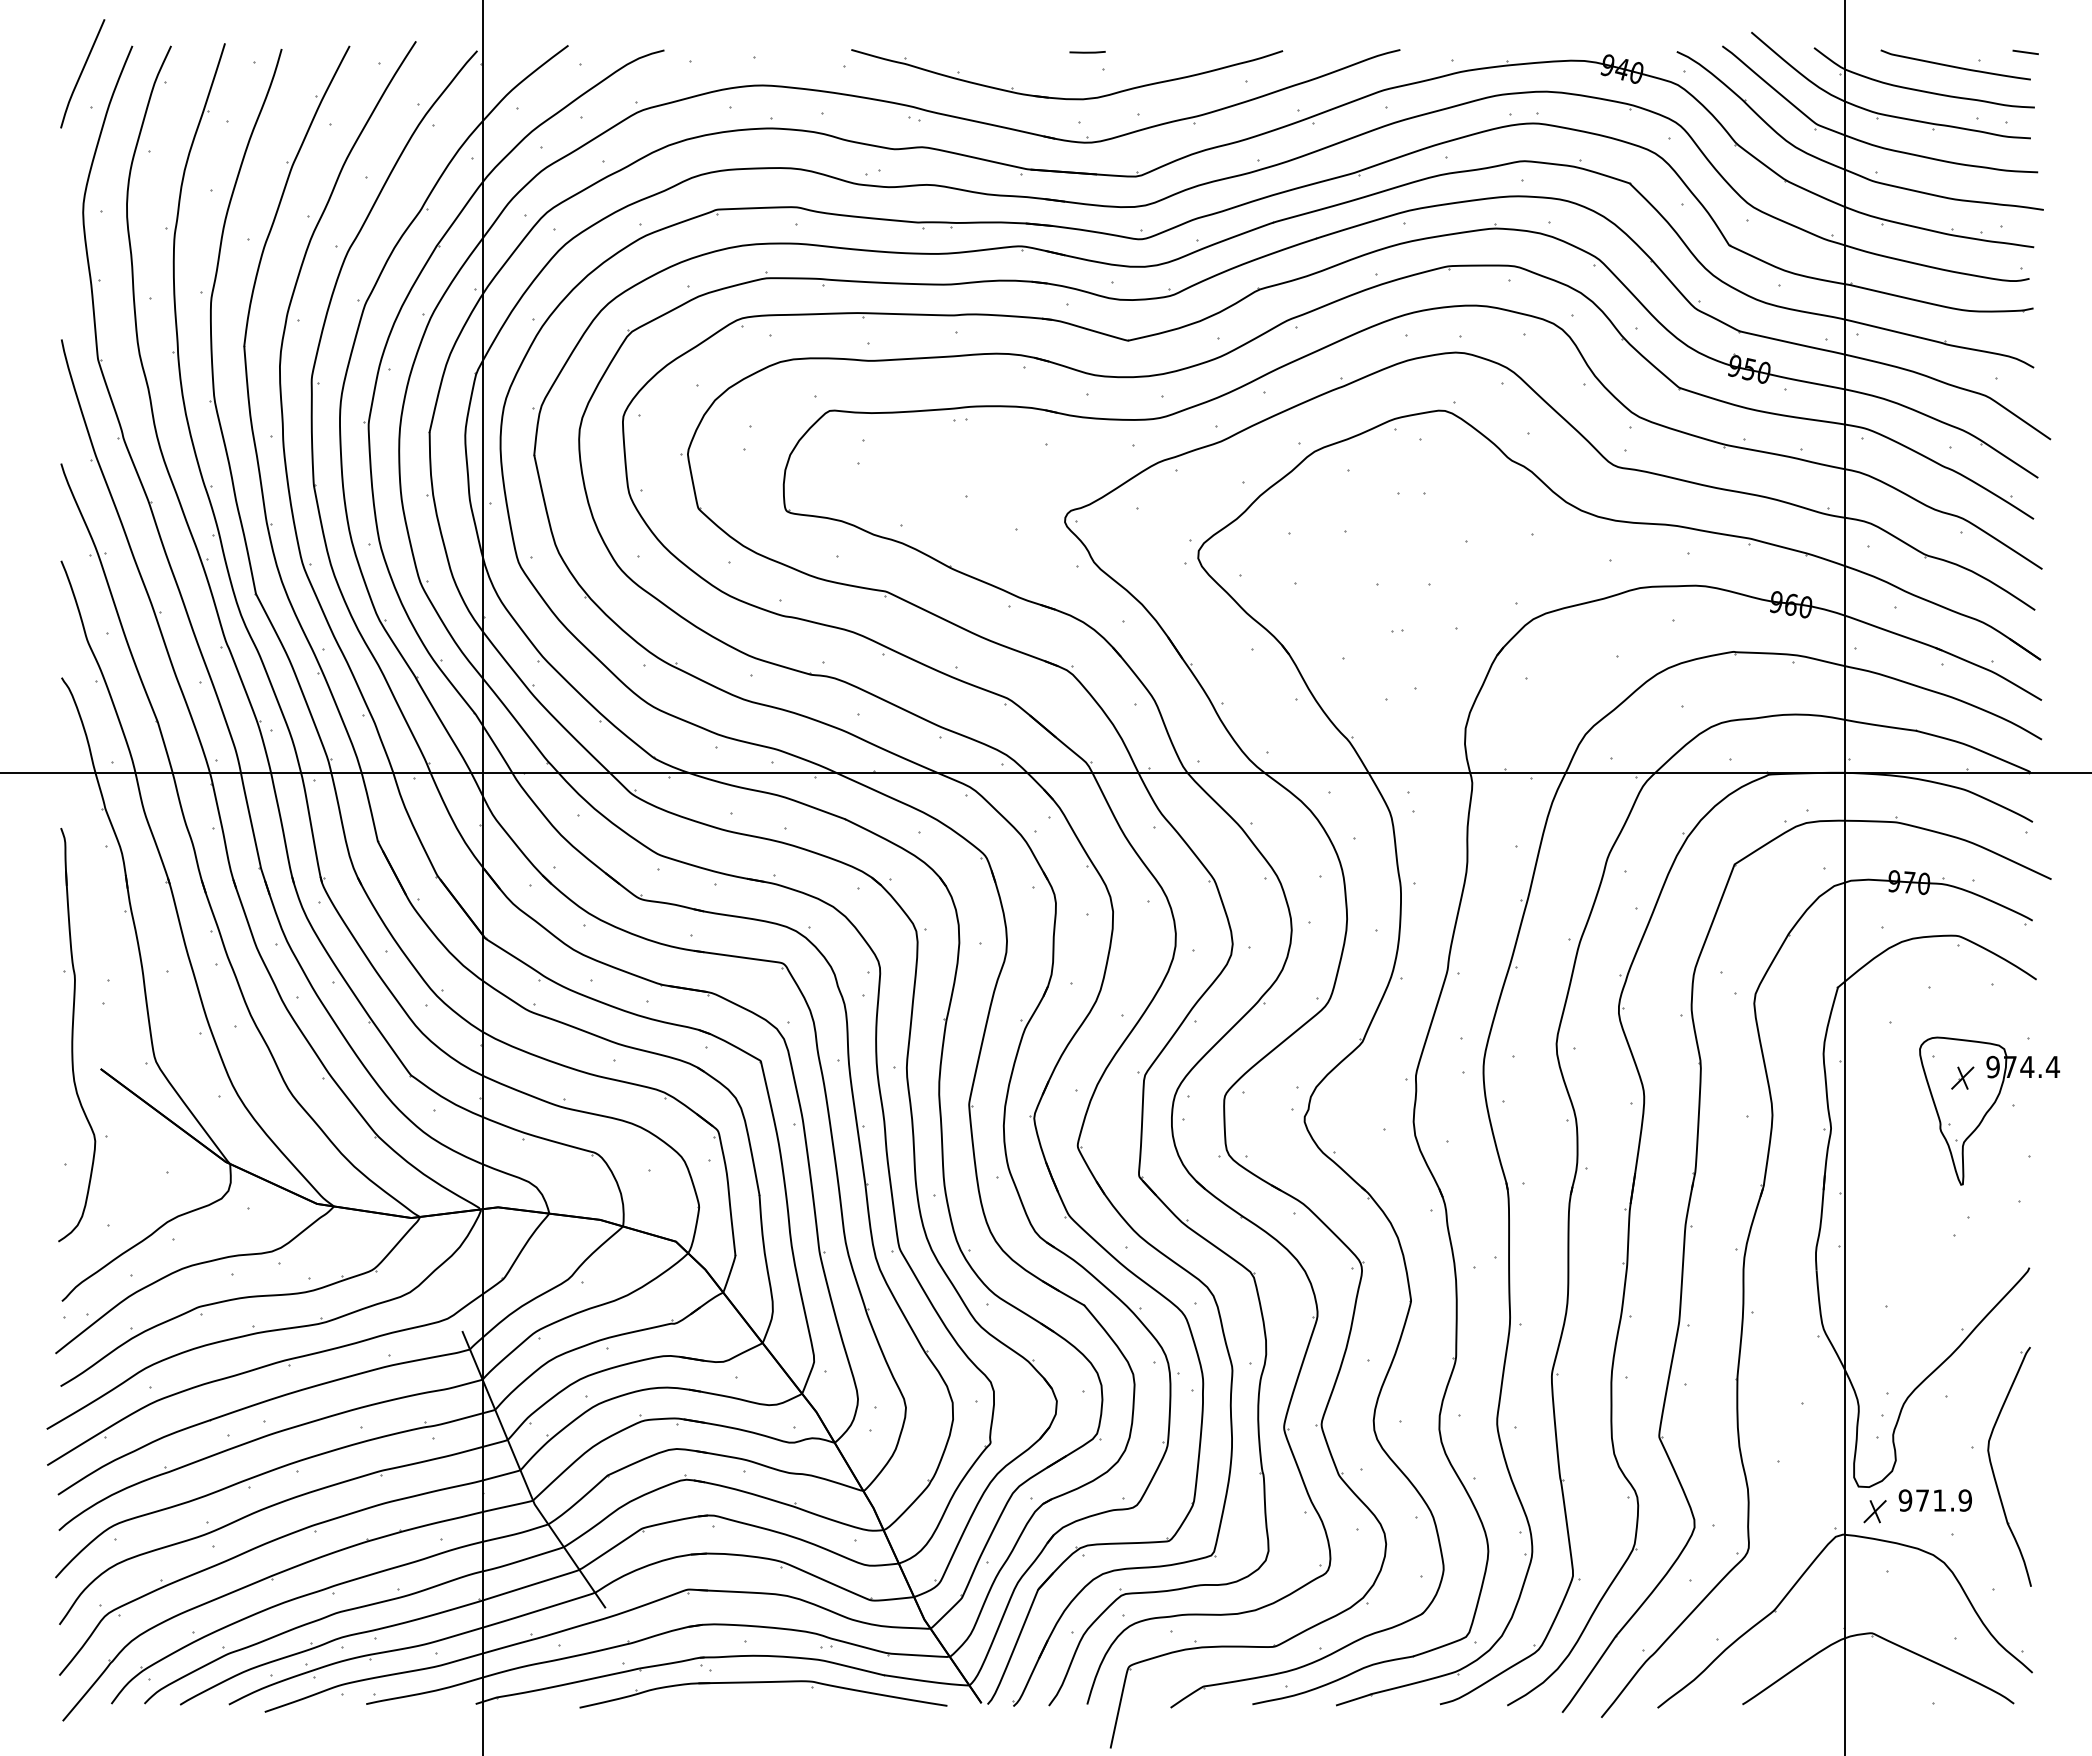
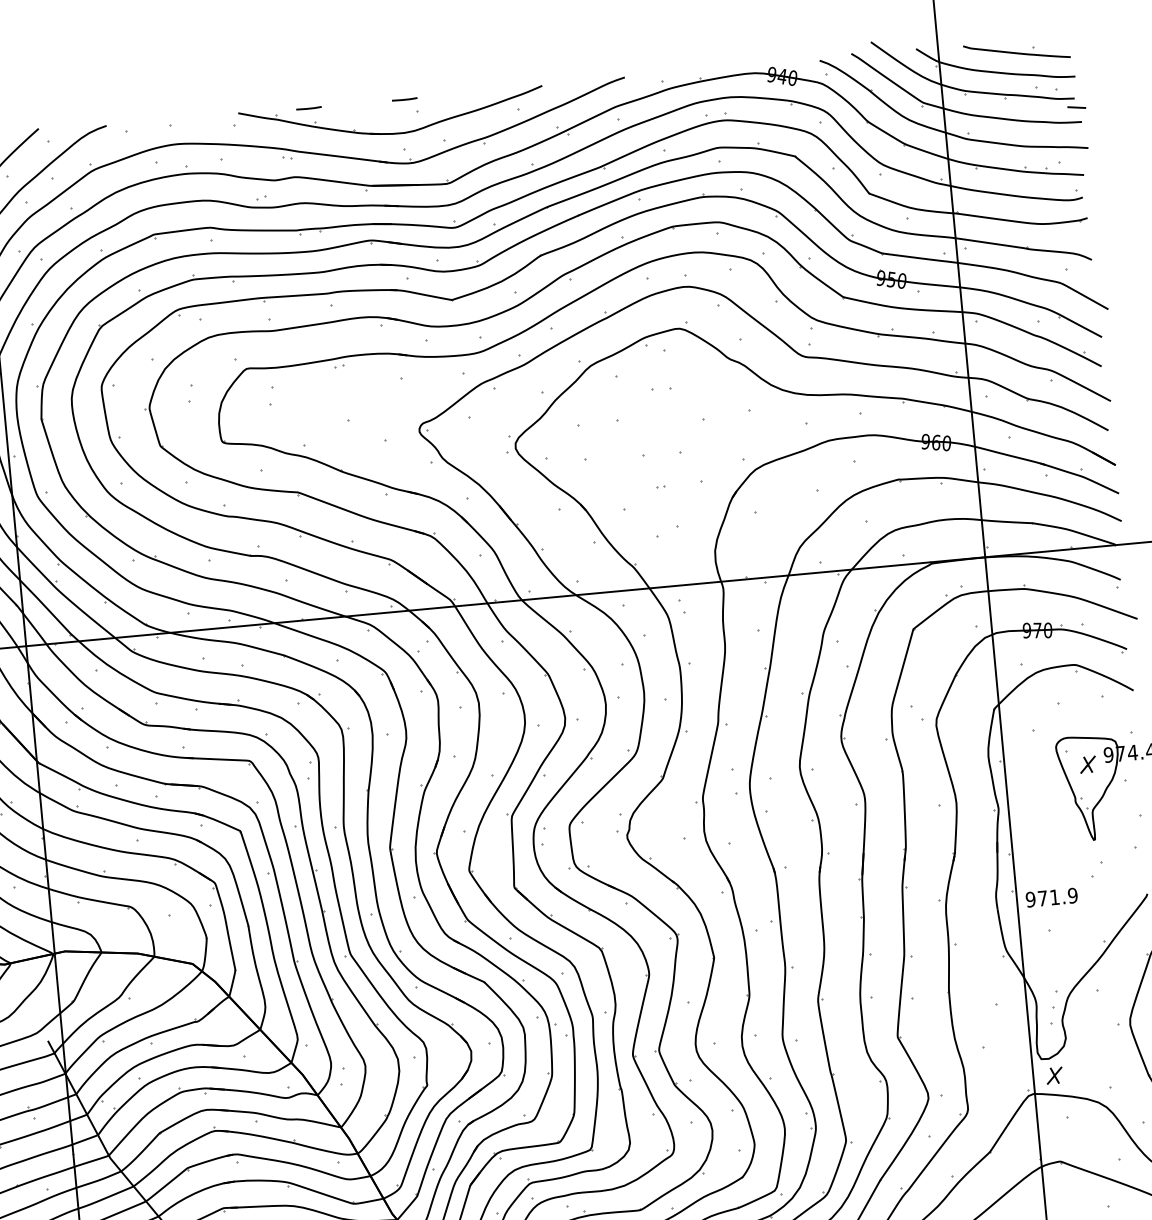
line: (951, 52) -> (308, 108), added
line: (2025, 52) -> (1076, 107), moved
text: (1934, 1500) -> (1051, 897), moved

